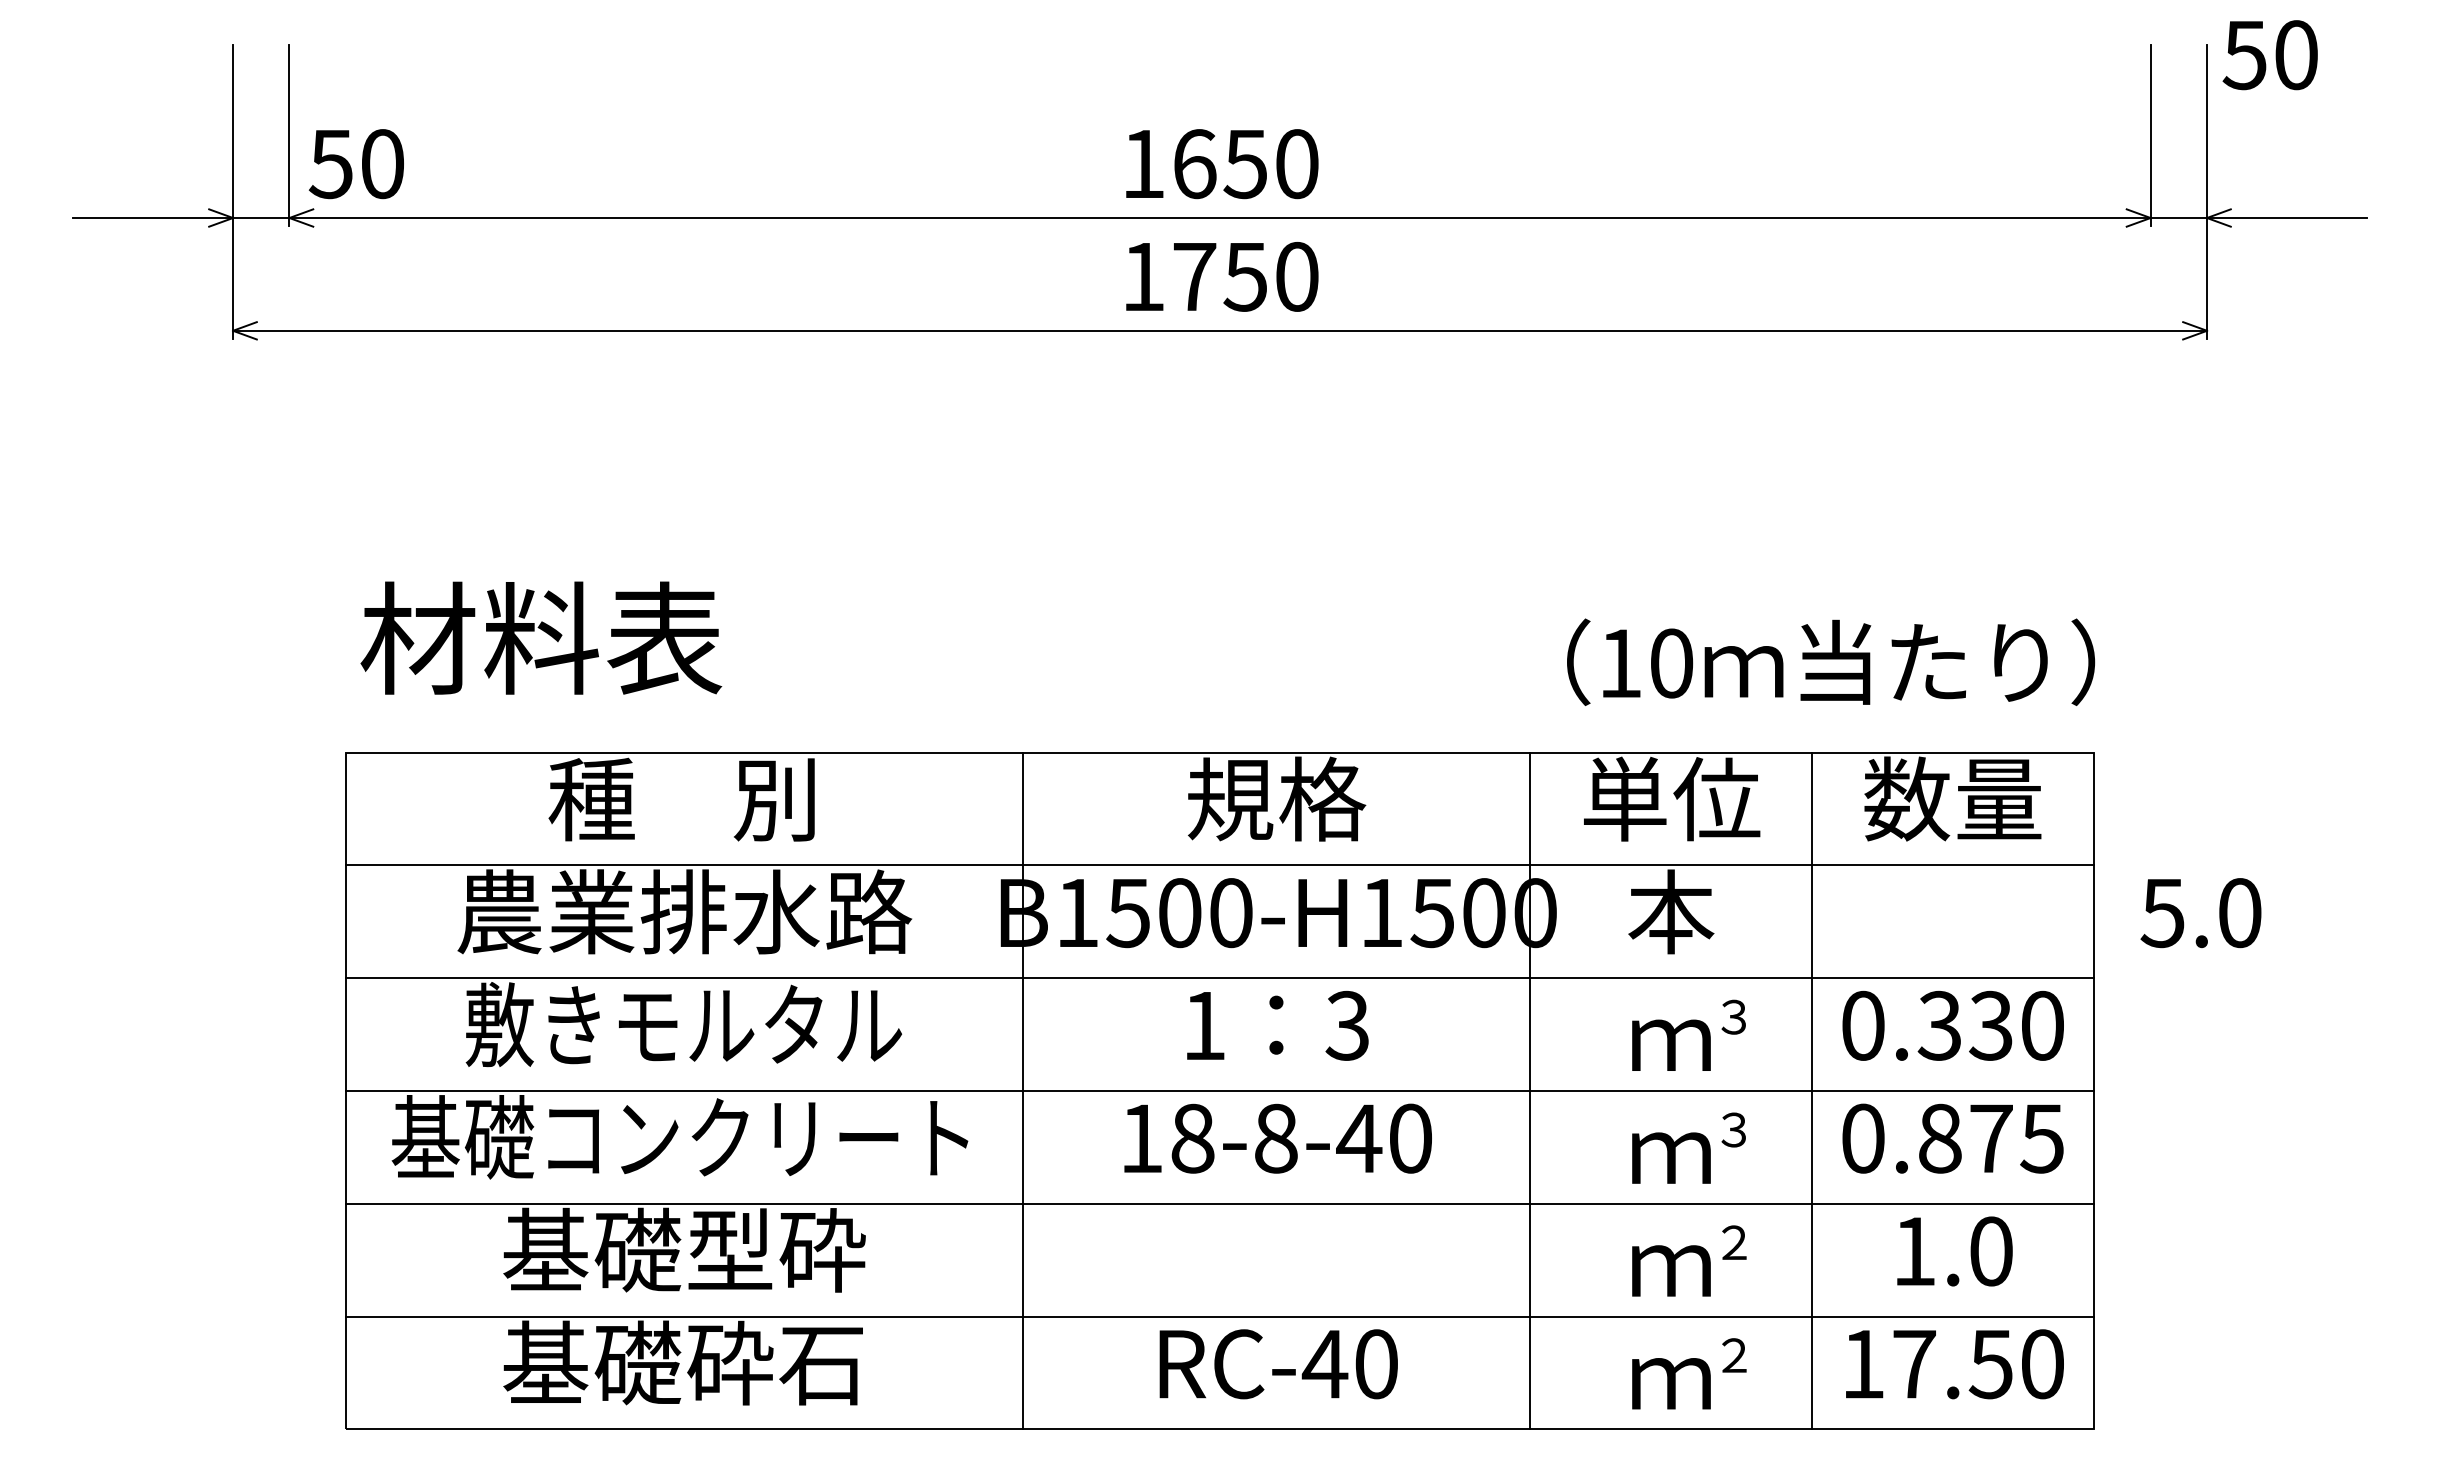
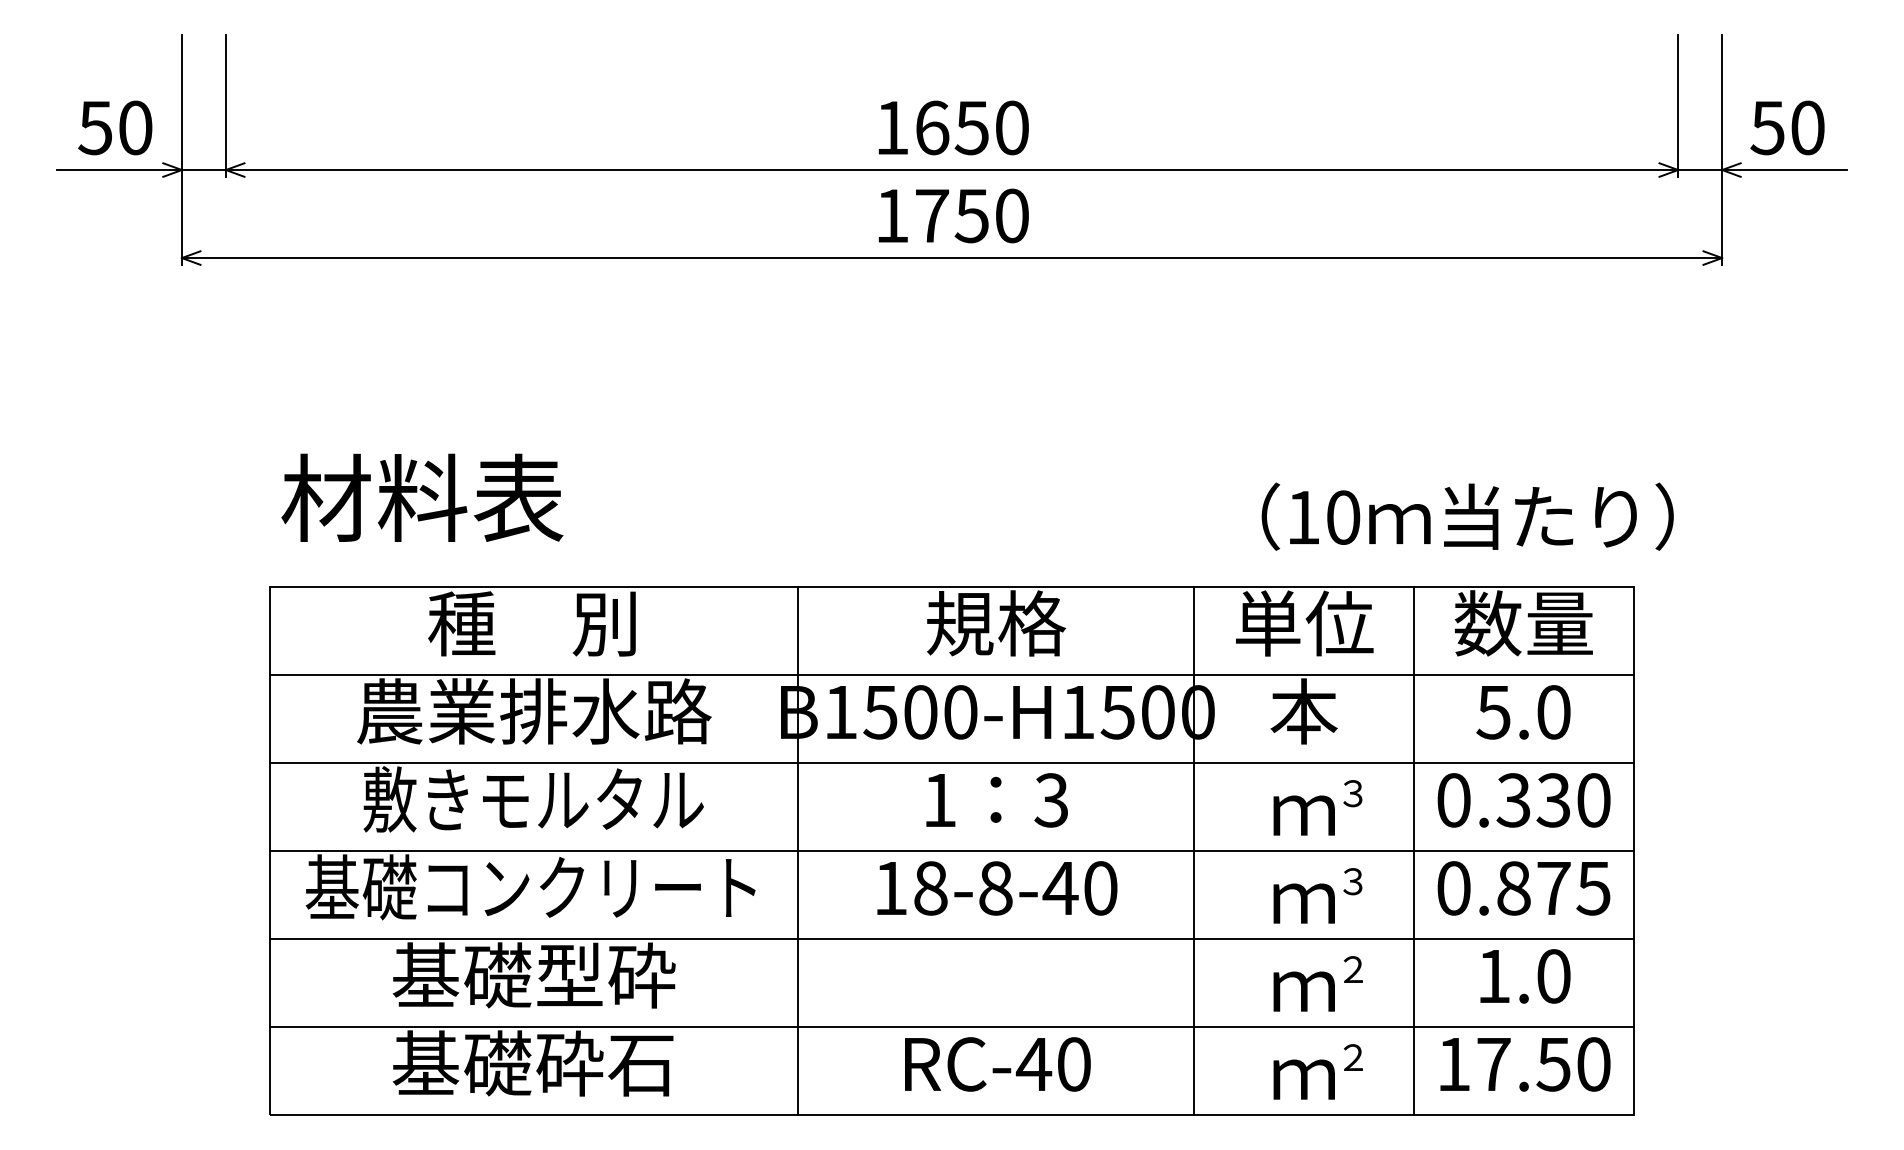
text: (2270, 54) -> (1787, 127), moved
text: (356, 163) -> (115, 127), moved
text: (1830, 662) -> (1467, 516), moved
text: (2201, 913) -> (1523, 712), moved

